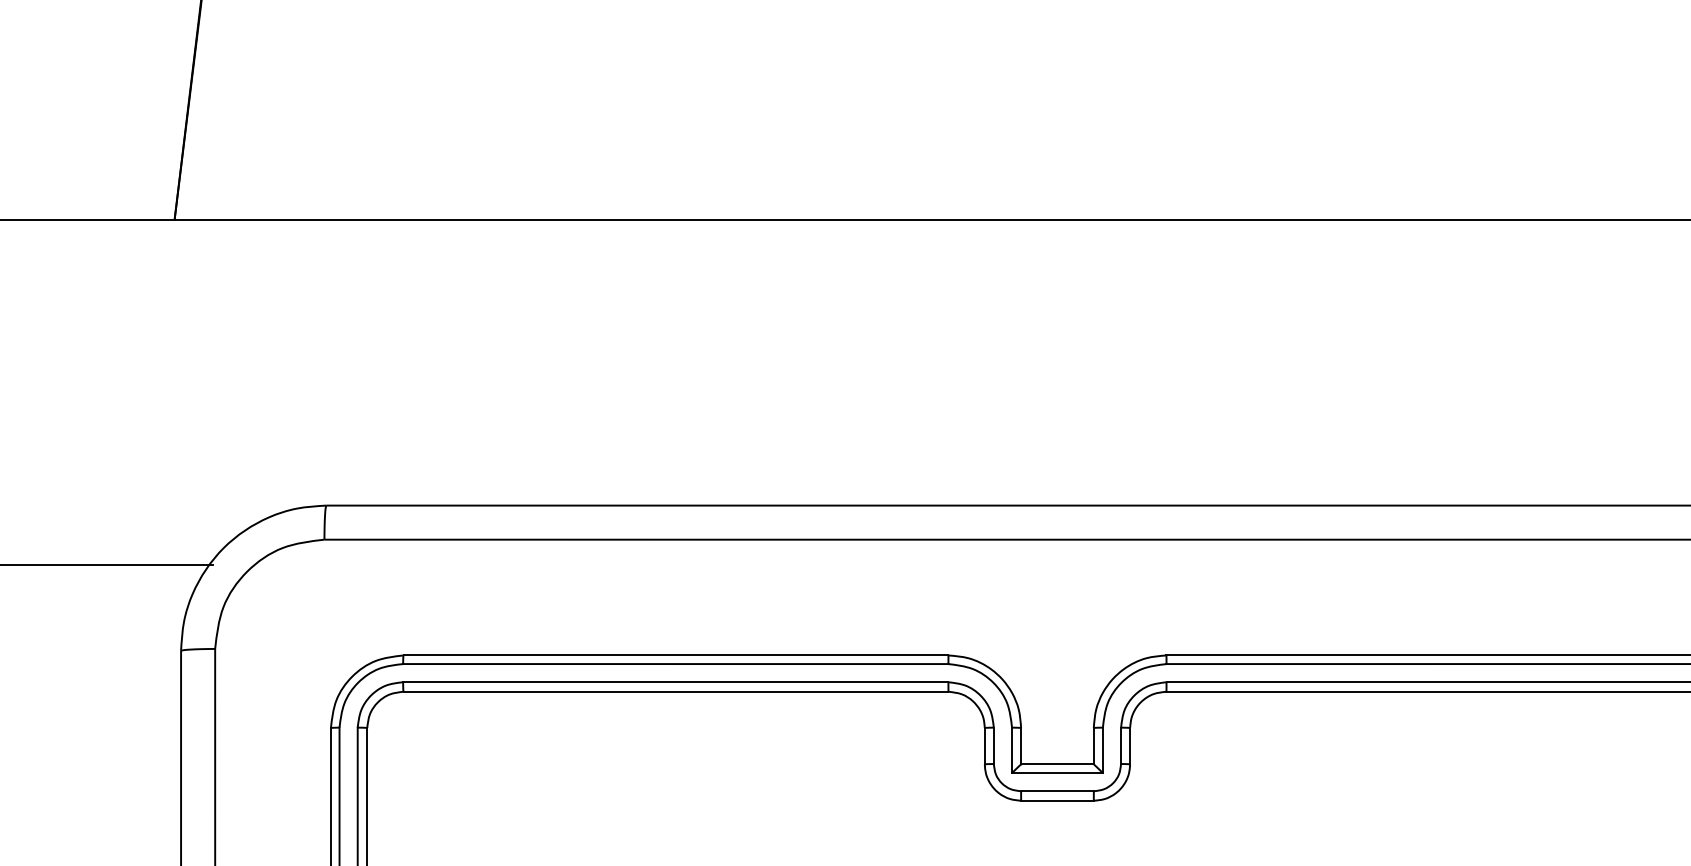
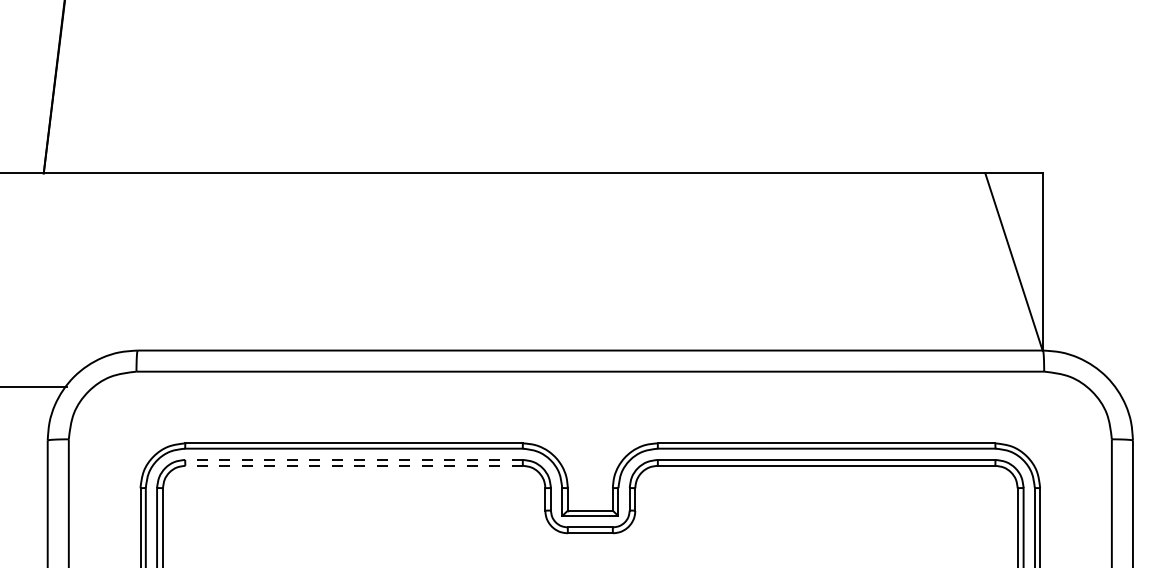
line: (676, 681) -> (354, 459), solid -> dashed
line: (676, 691) -> (354, 465), solid -> dashed

